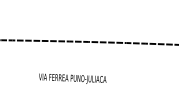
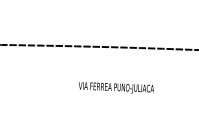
text: (72, 78) -> (116, 87), moved

